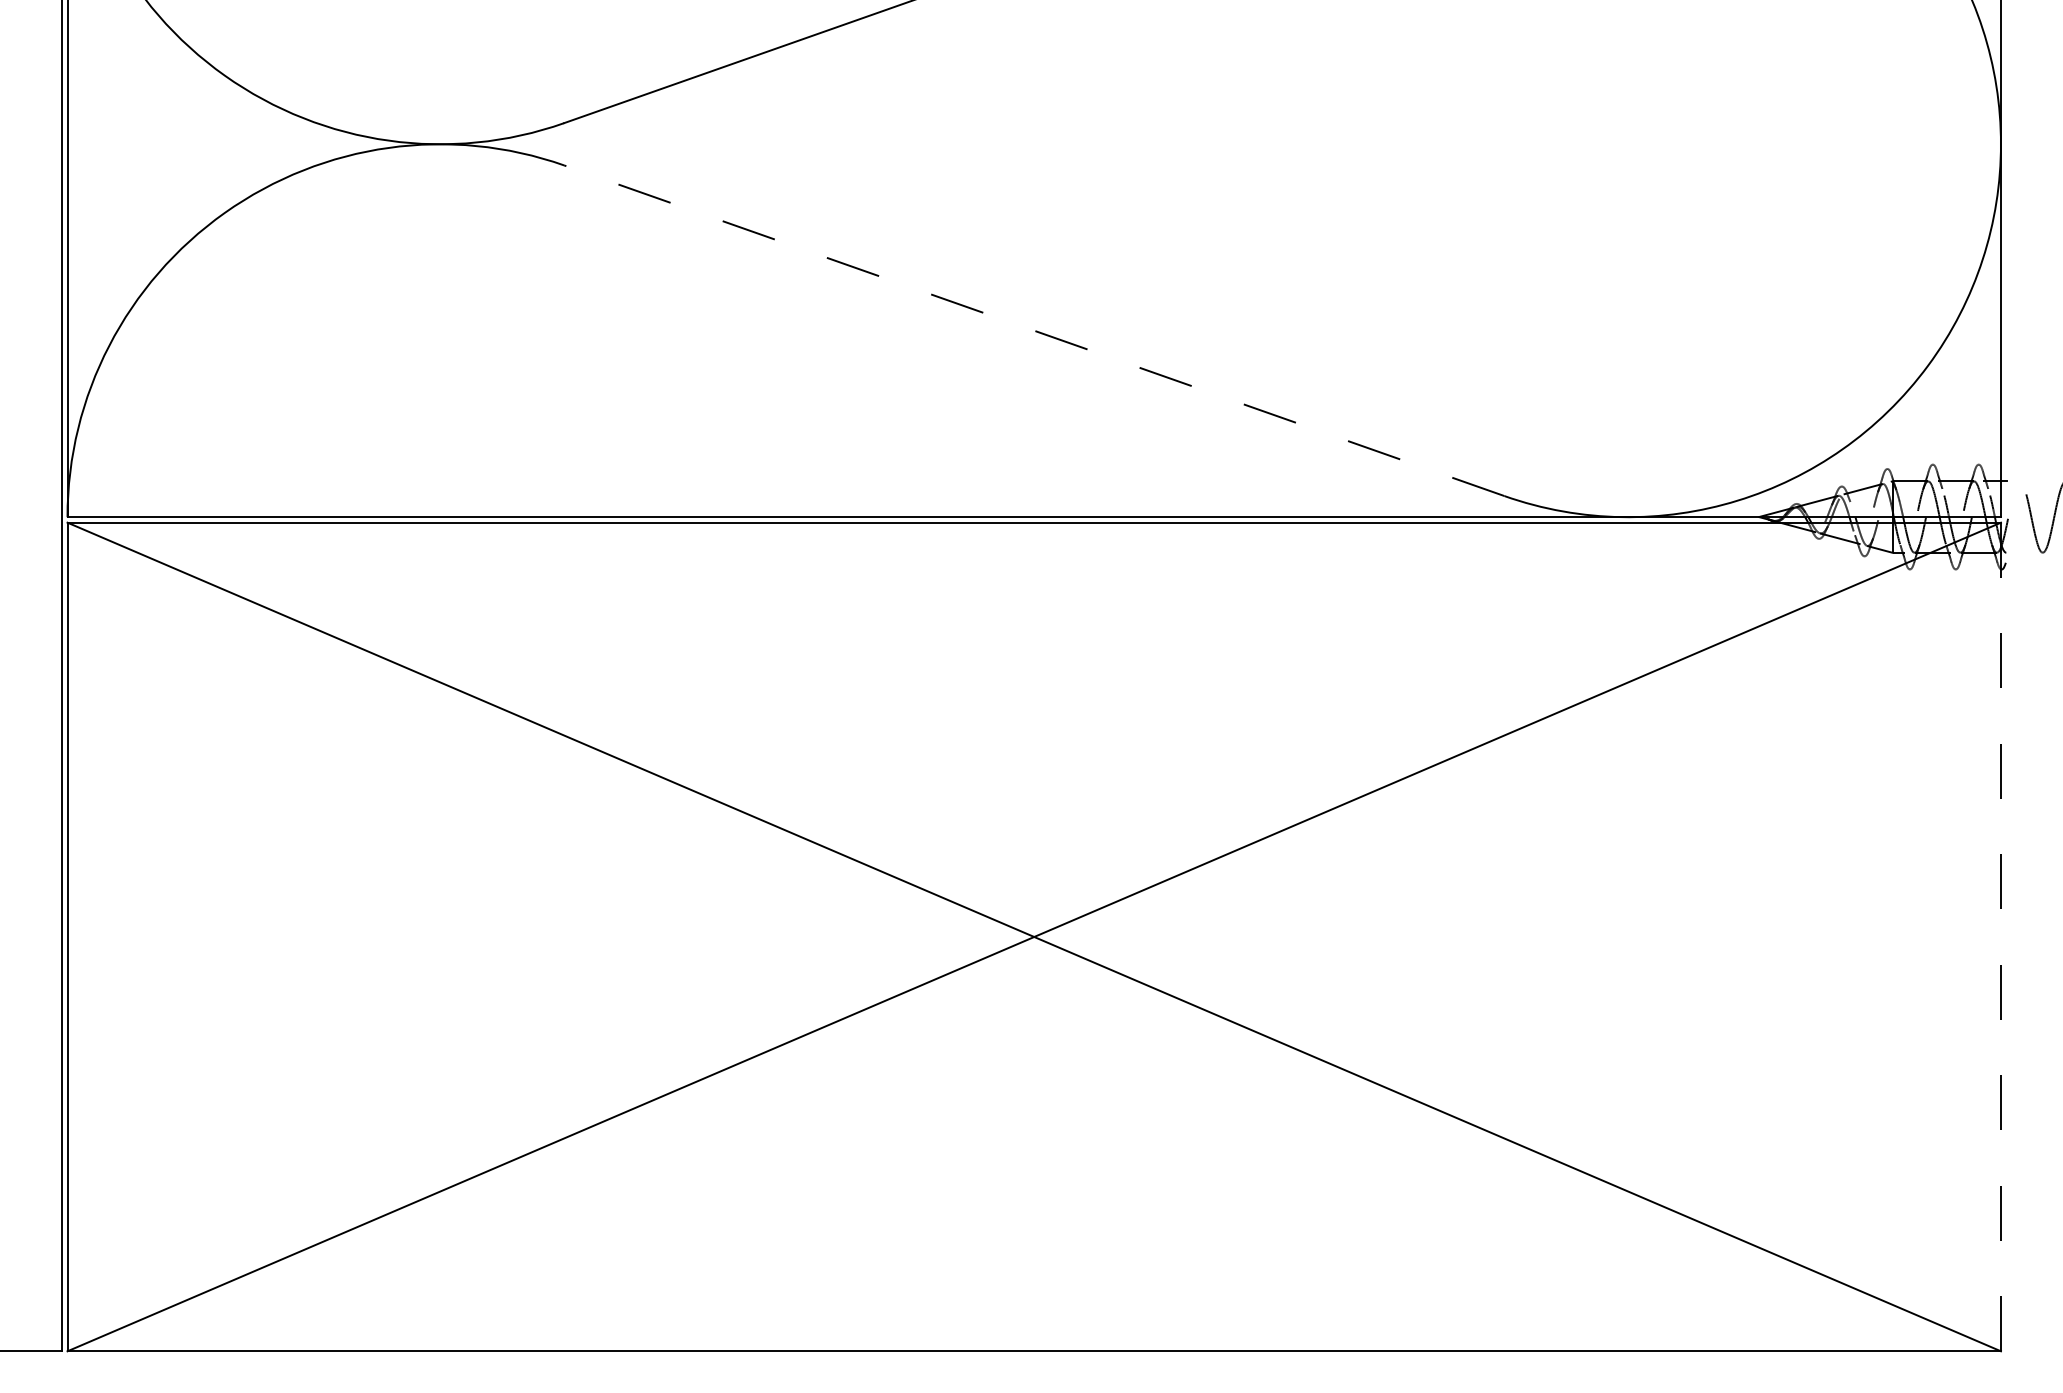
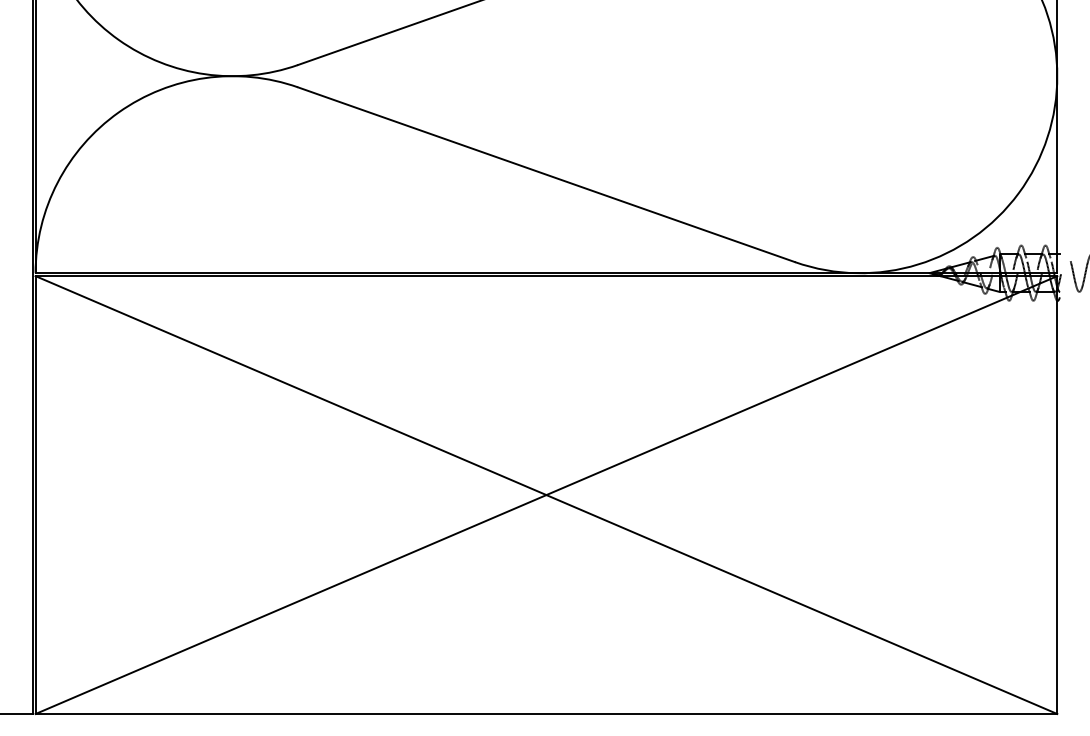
line: (1032, 330) -> (545, 174), dashed -> solid
line: (2001, 937) -> (1057, 495), dashed -> solid

